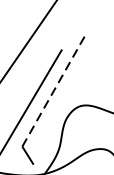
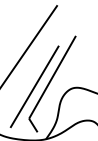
line: (53, 91) -> (52, 77), dashed -> solid

